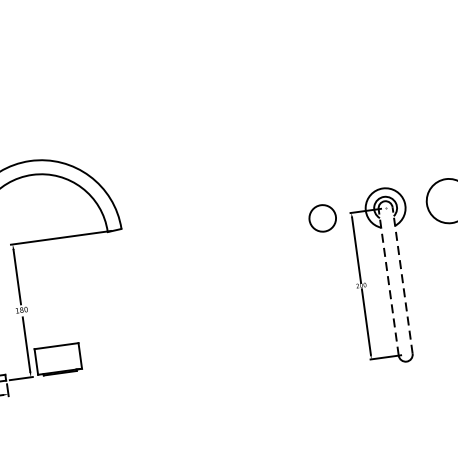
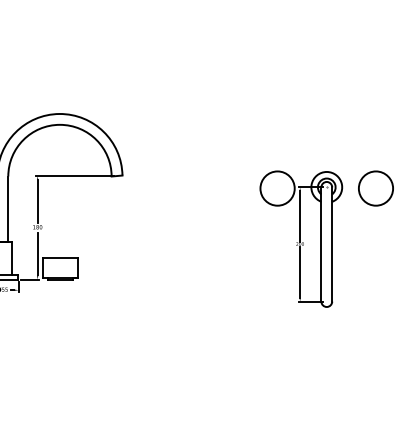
circle: (322, 218) -> (277, 188), size x1.67
line: (402, 279) -> (332, 243), dashed -> solid
line: (388, 281) -> (321, 243), dashed -> solid

